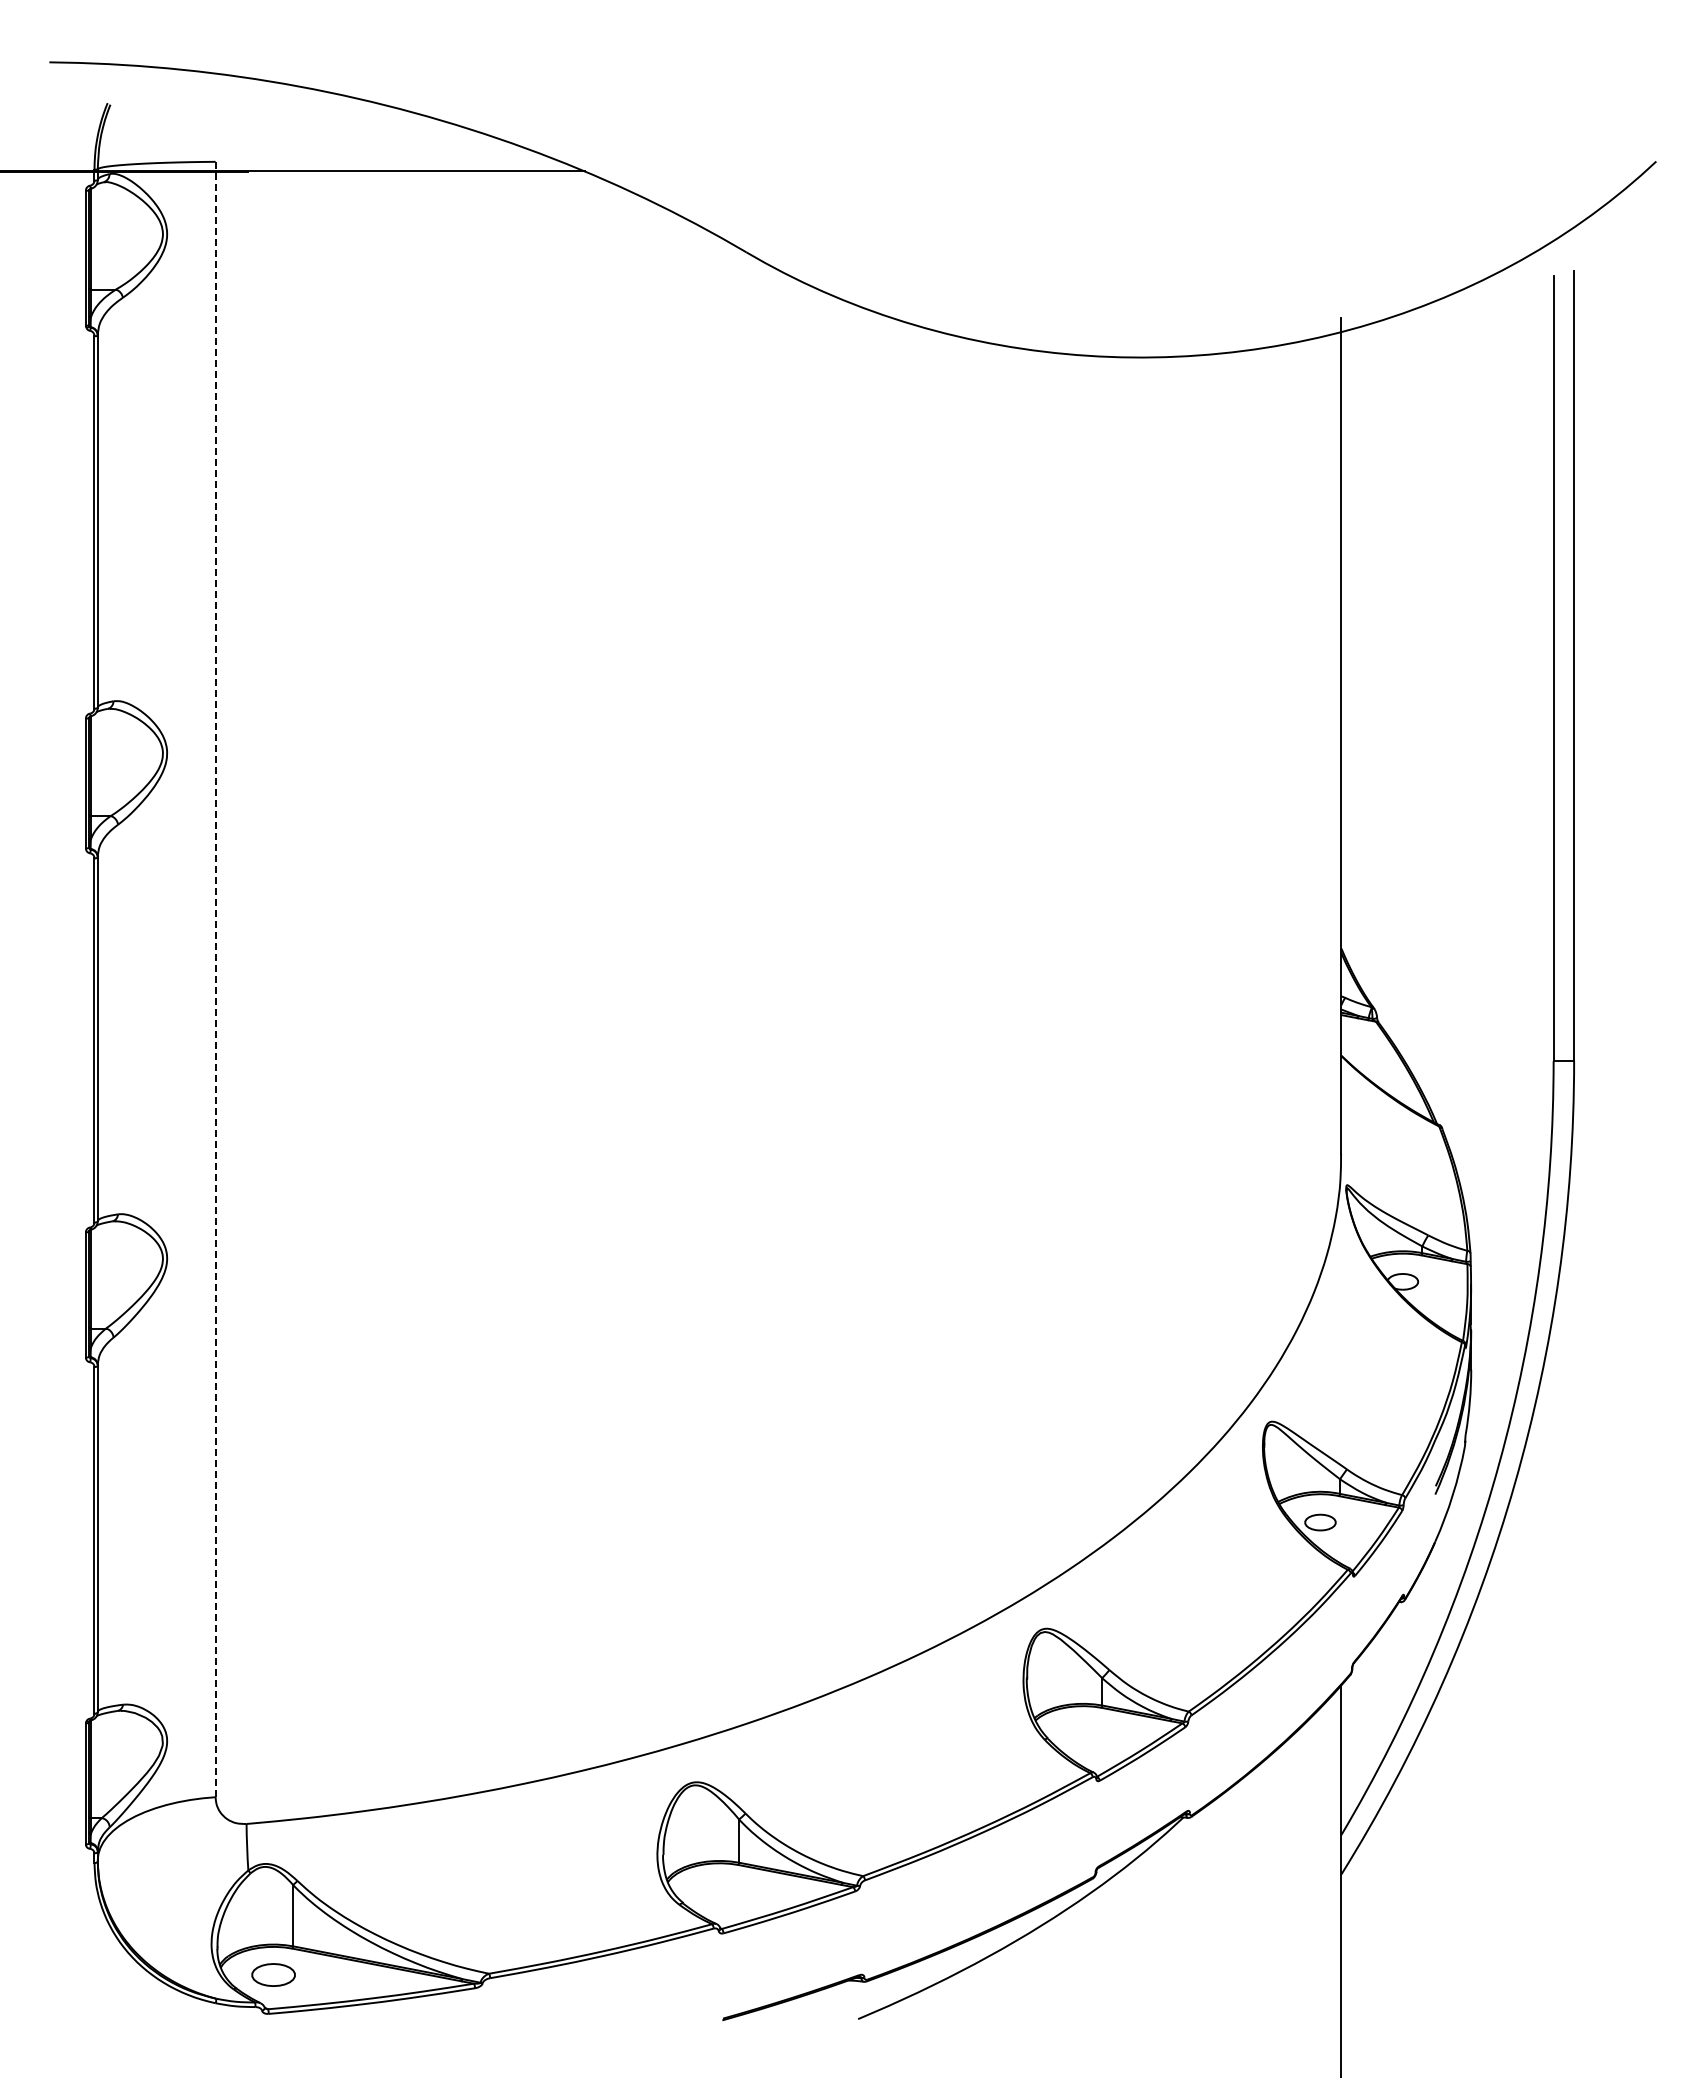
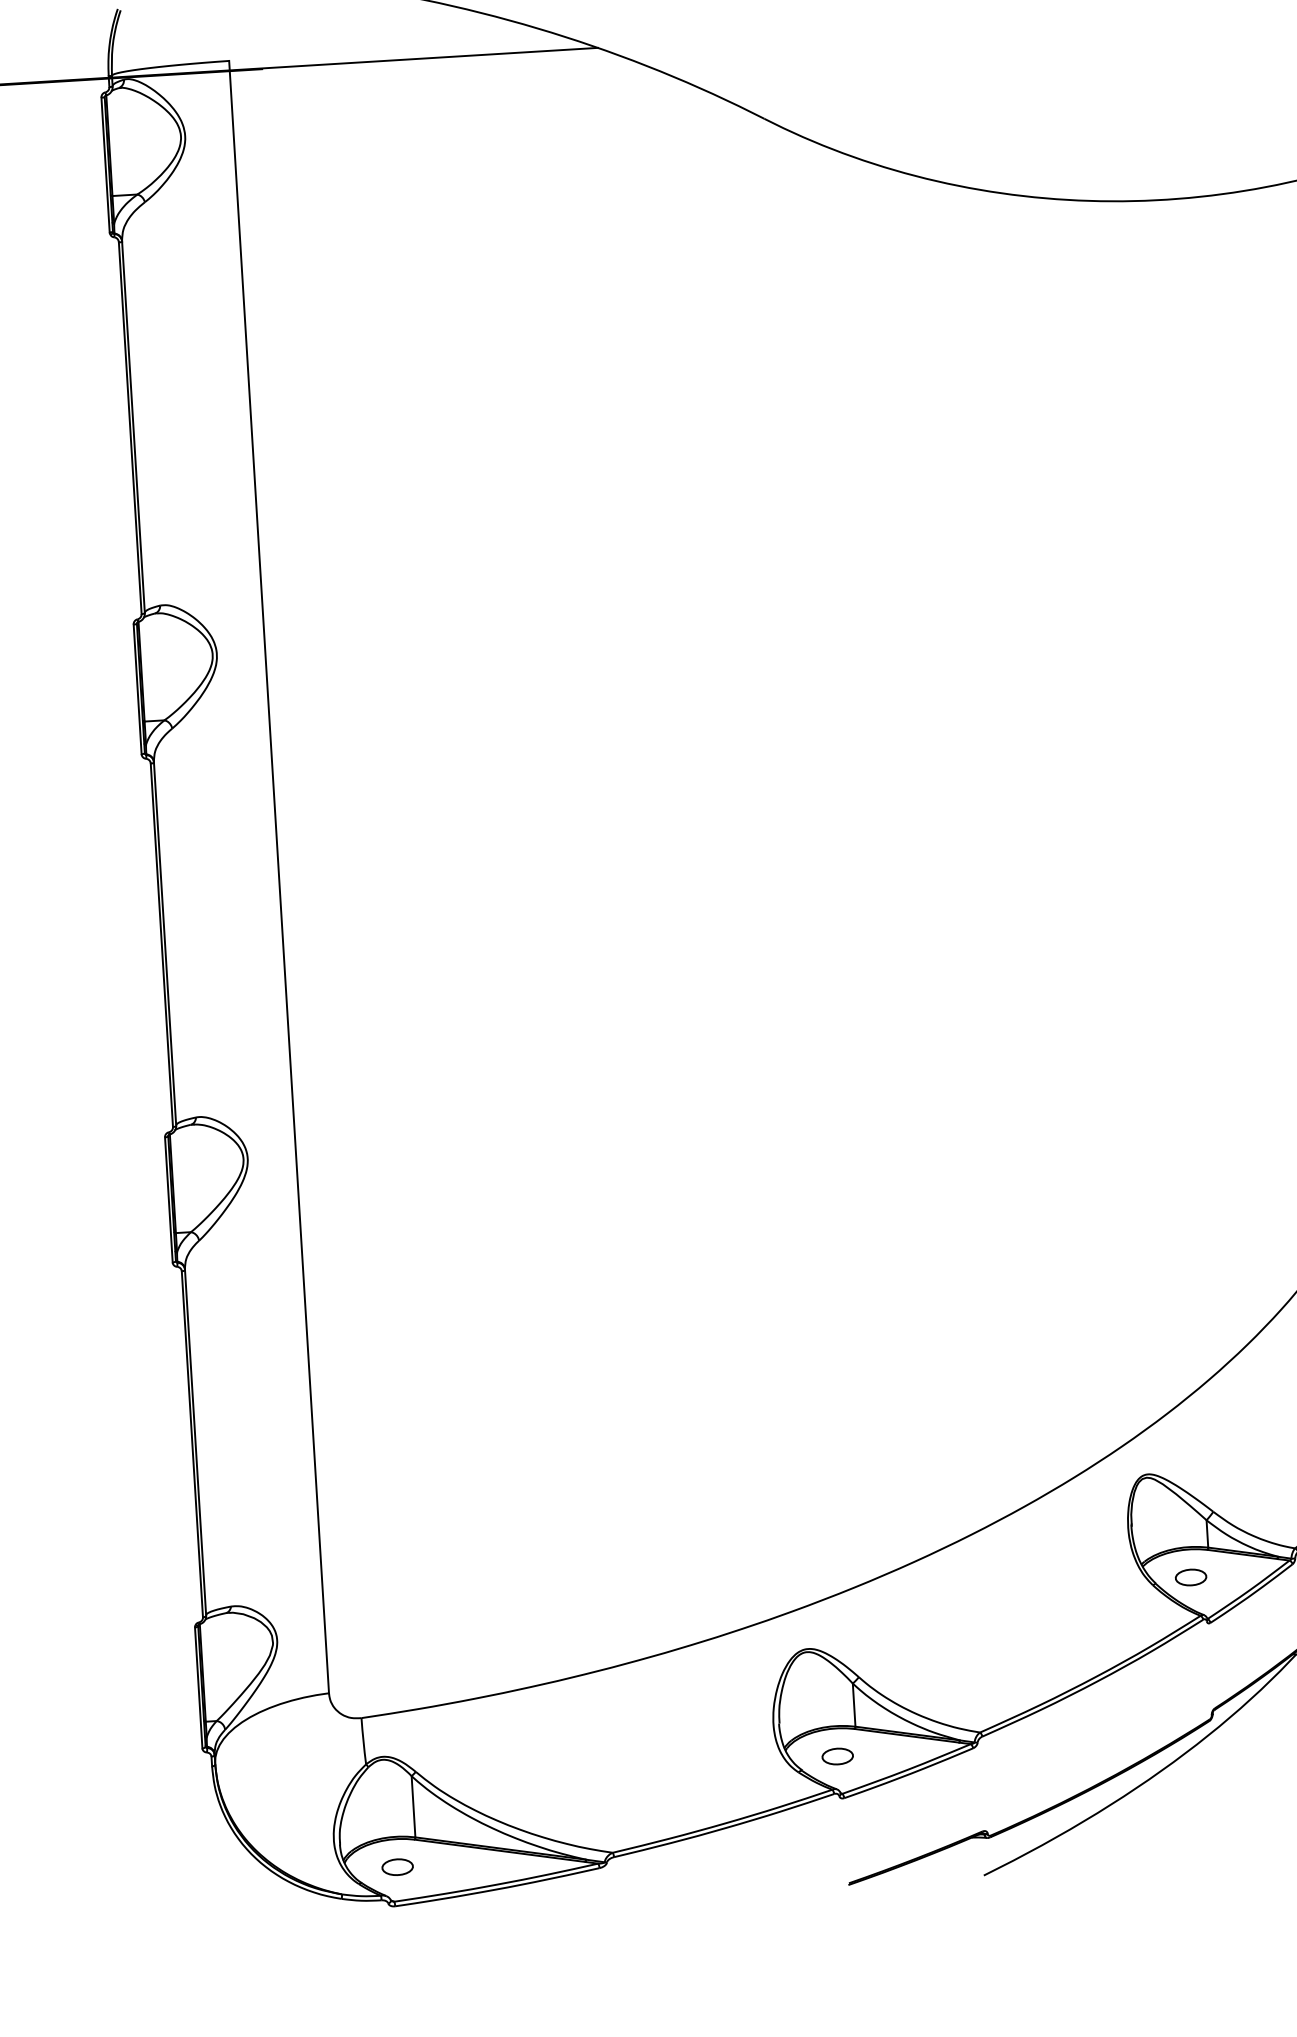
line: (215, 979) -> (278, 877), dashed -> solid
part: (1083, 1734) -> (1191, 1577), added
part: (719, 1891) -> (837, 1756), added
part: (273, 1974) -> (397, 1866), size x0.71

